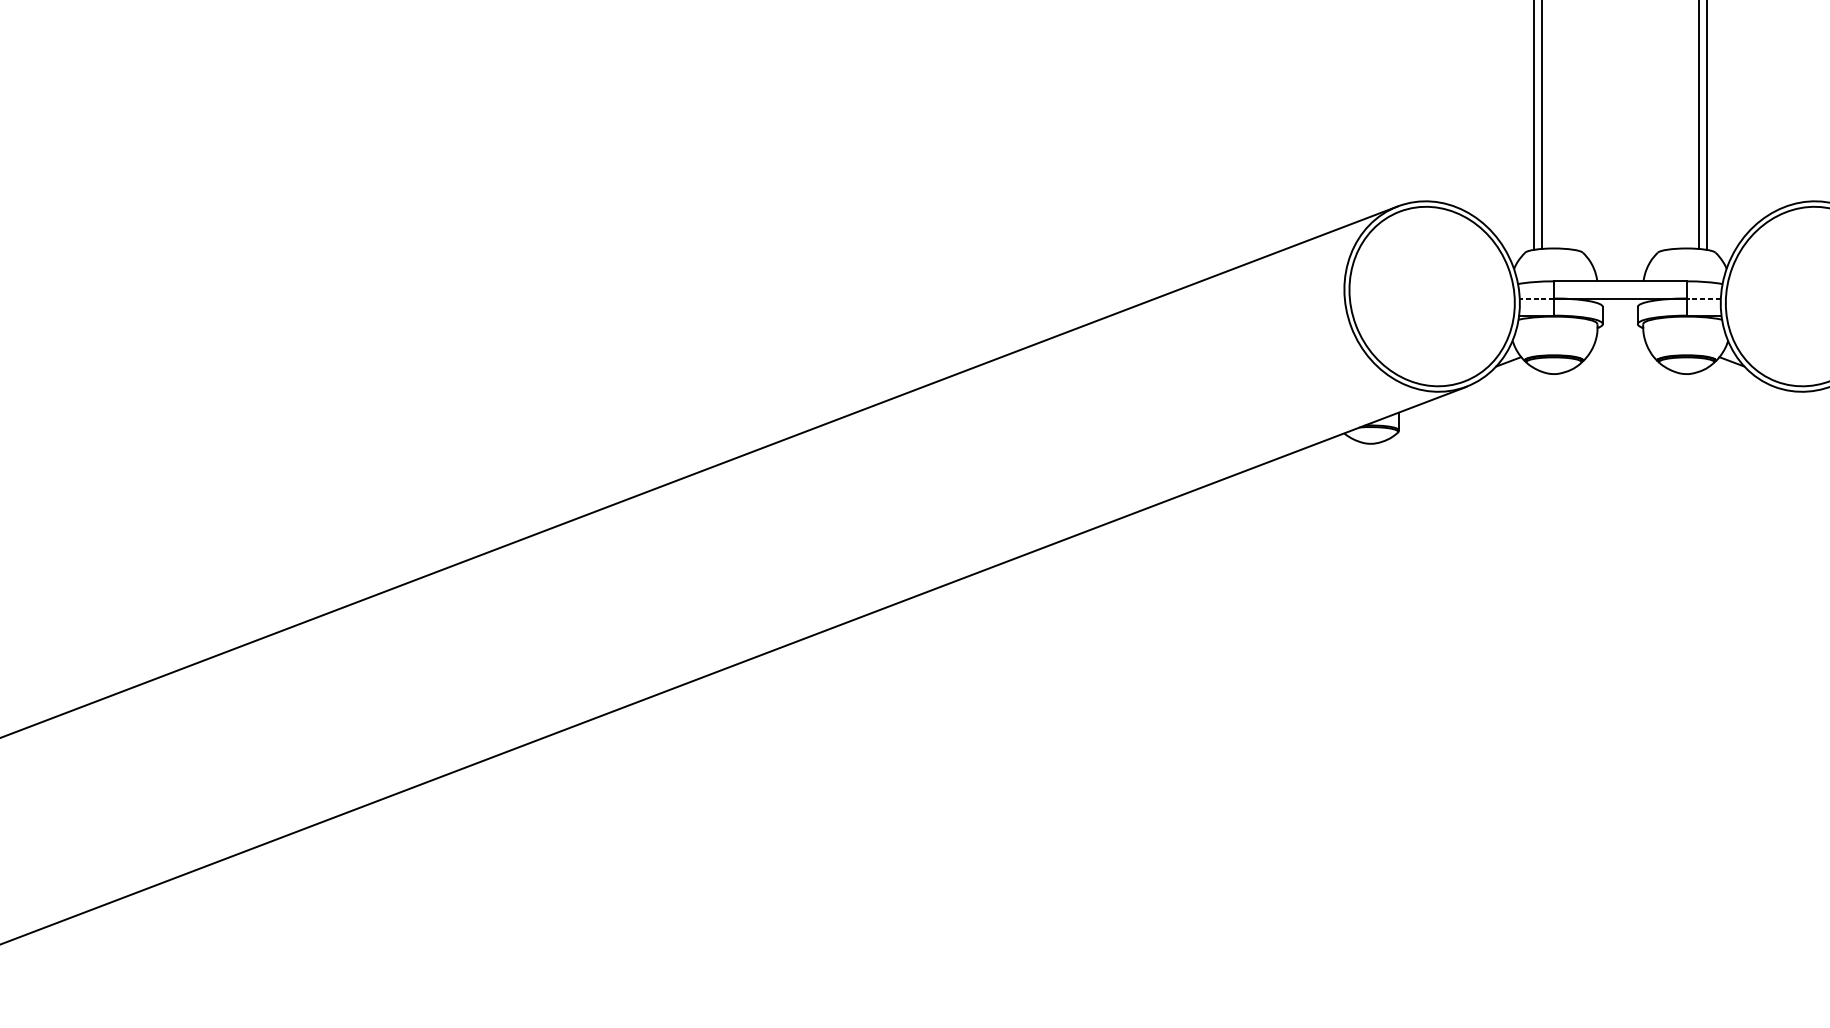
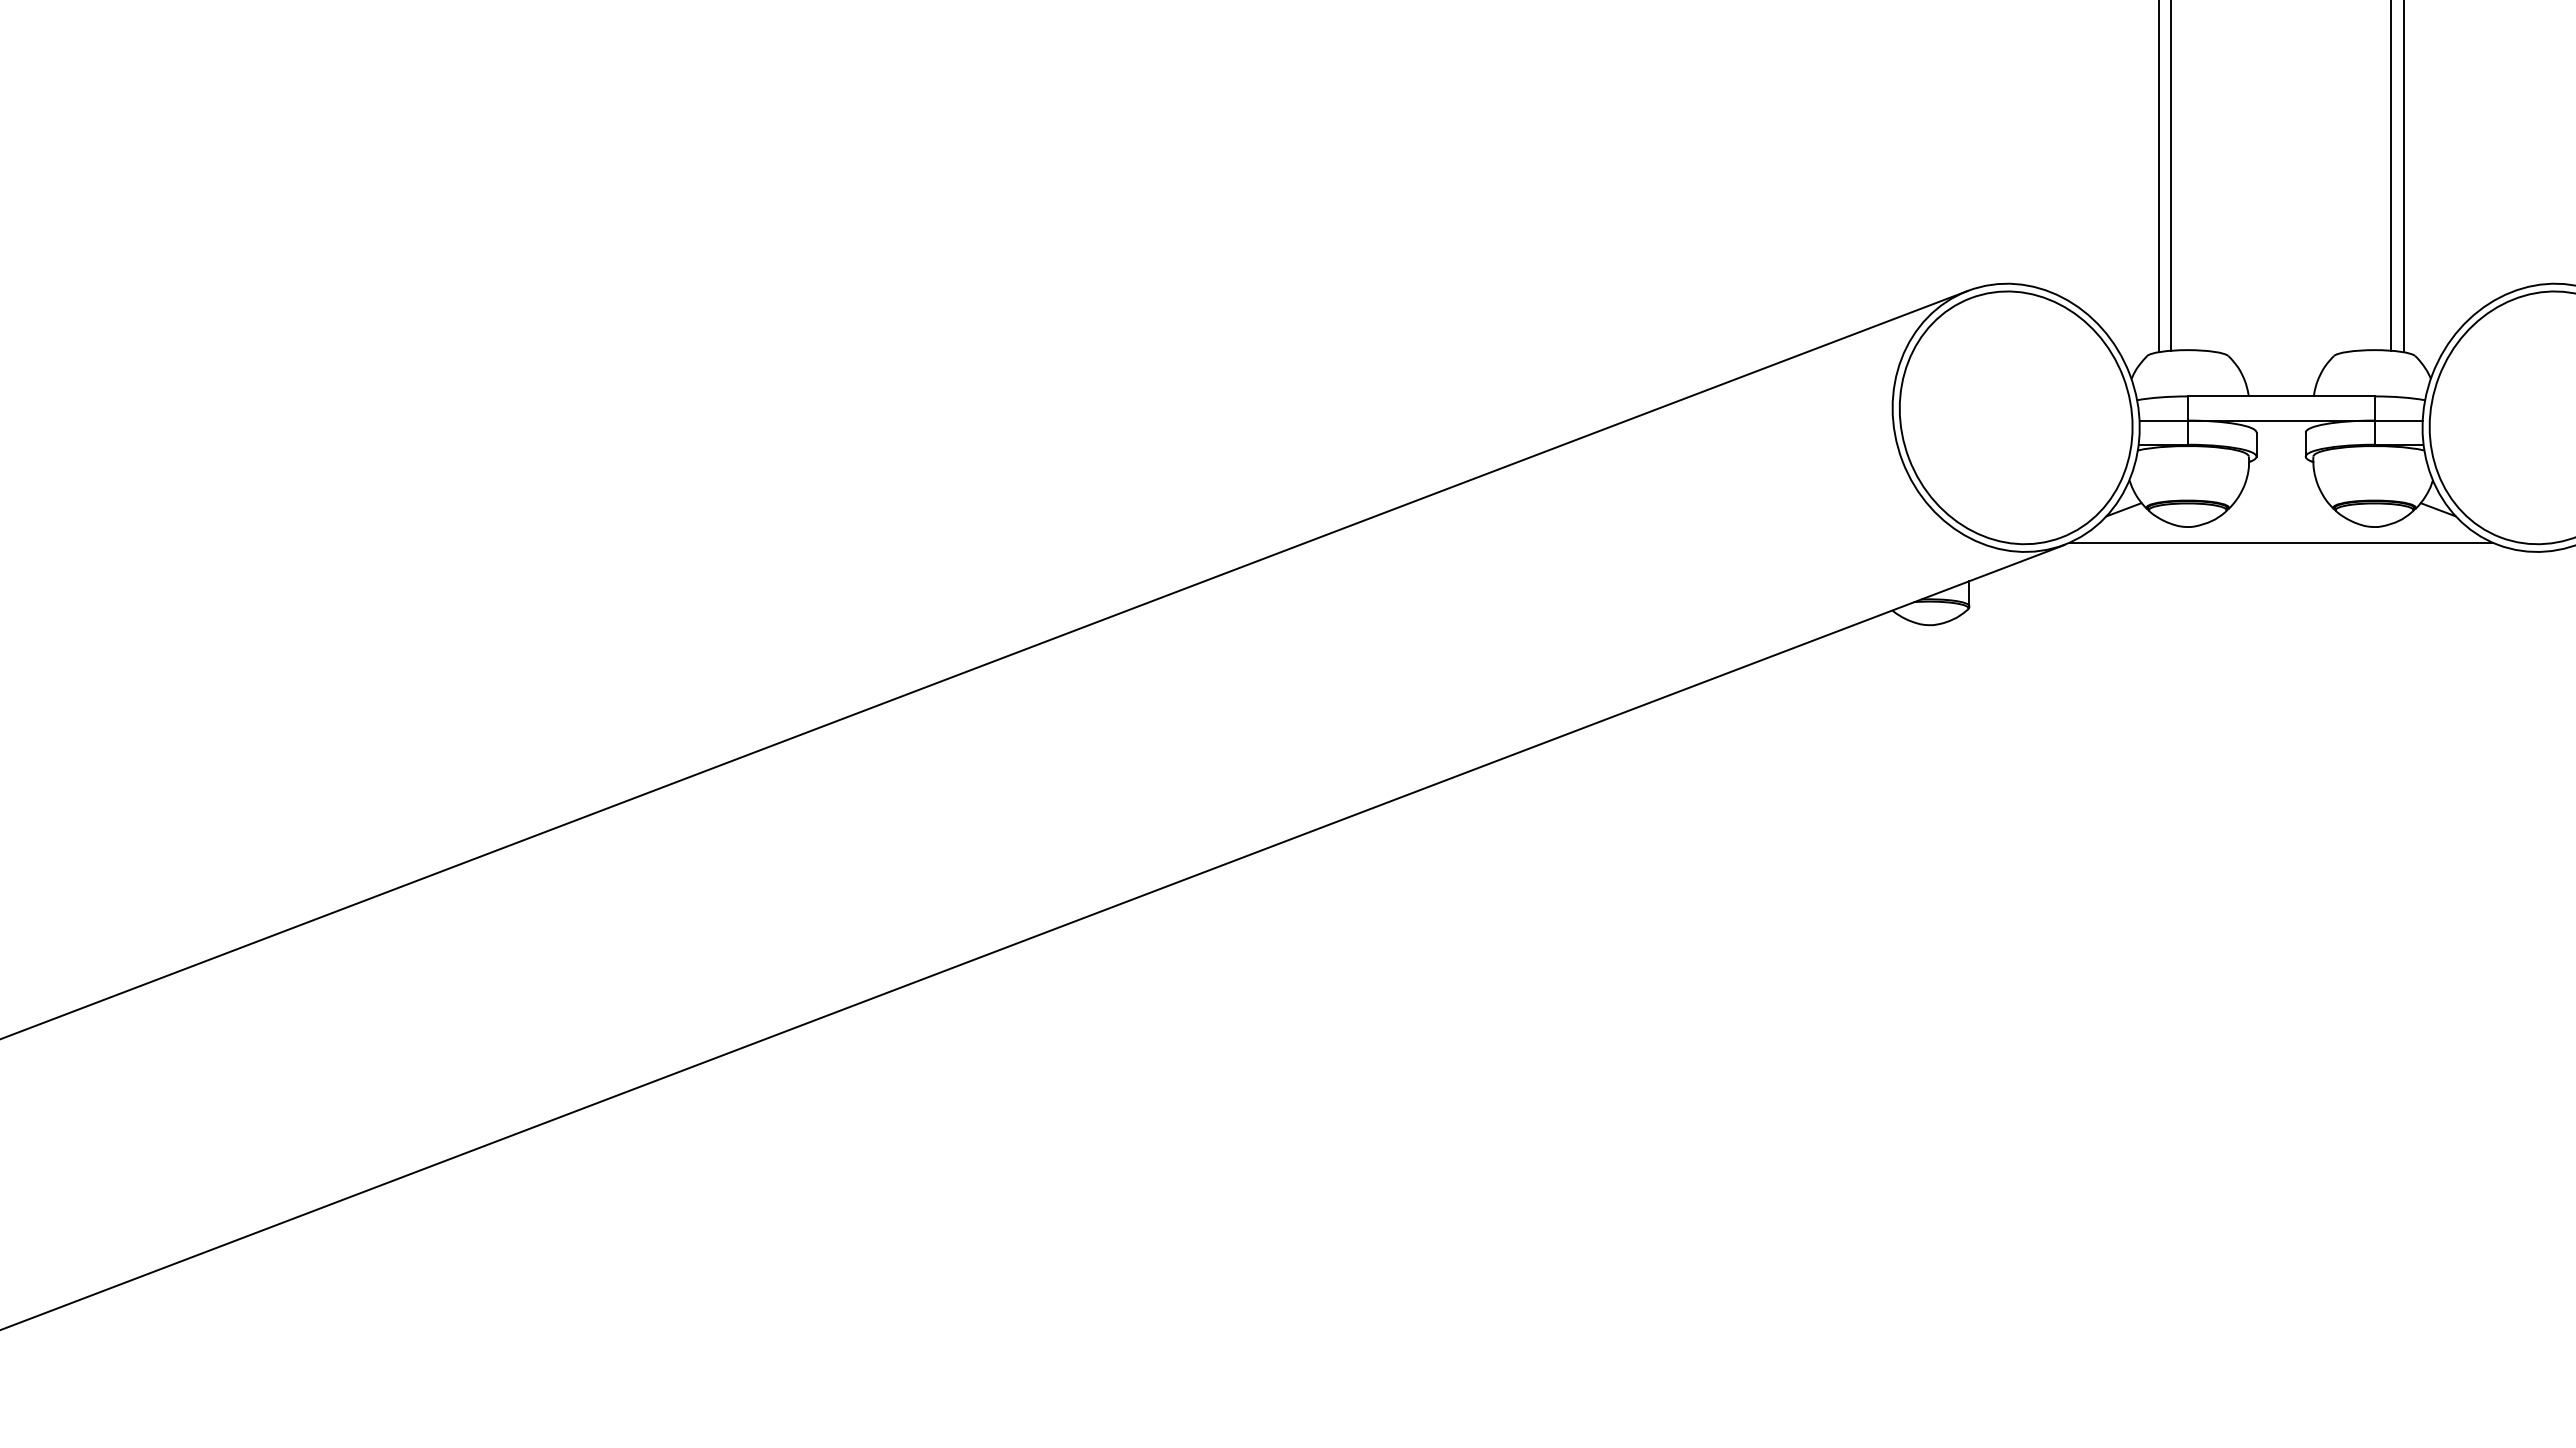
line: (1536, 298) -> (2163, 420), dashed -> solid
line: (1703, 298) -> (2398, 420), dashed -> solid
line: (1619, 385) -> (2280, 542), added

